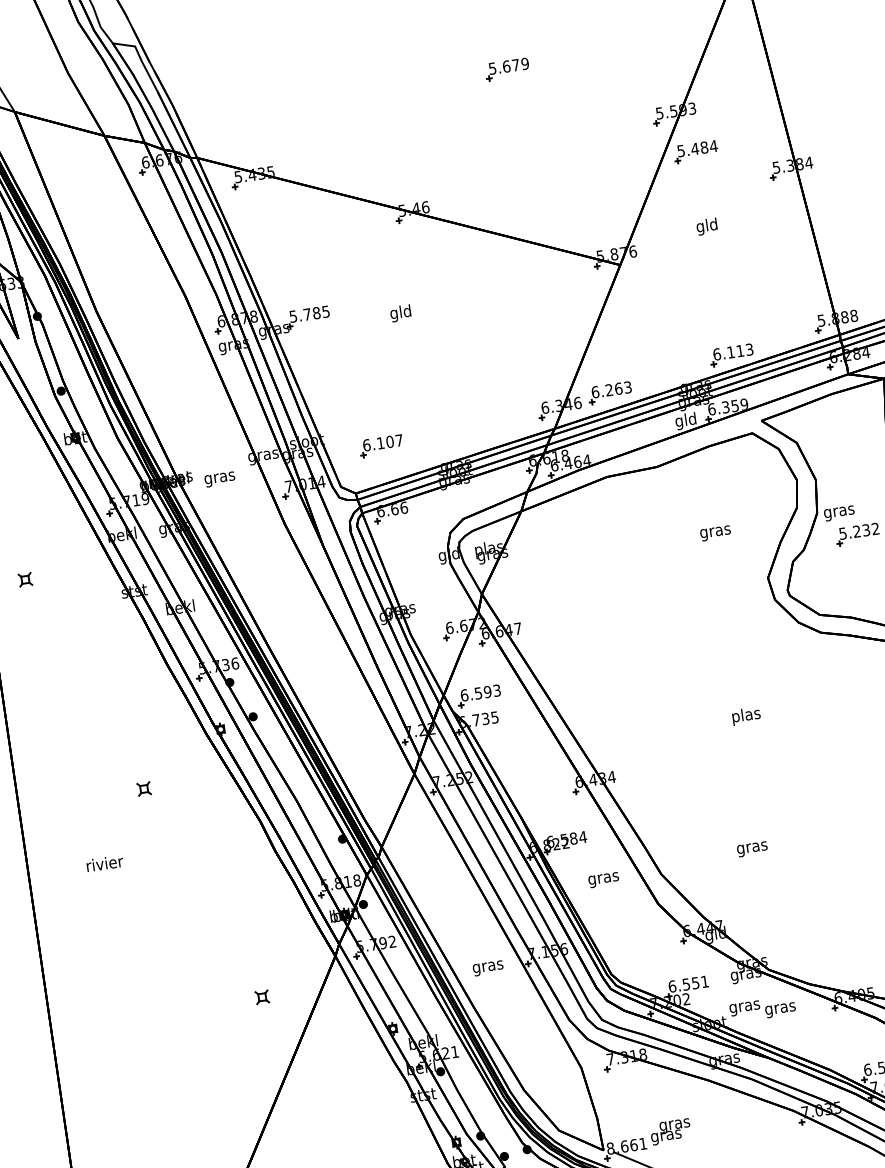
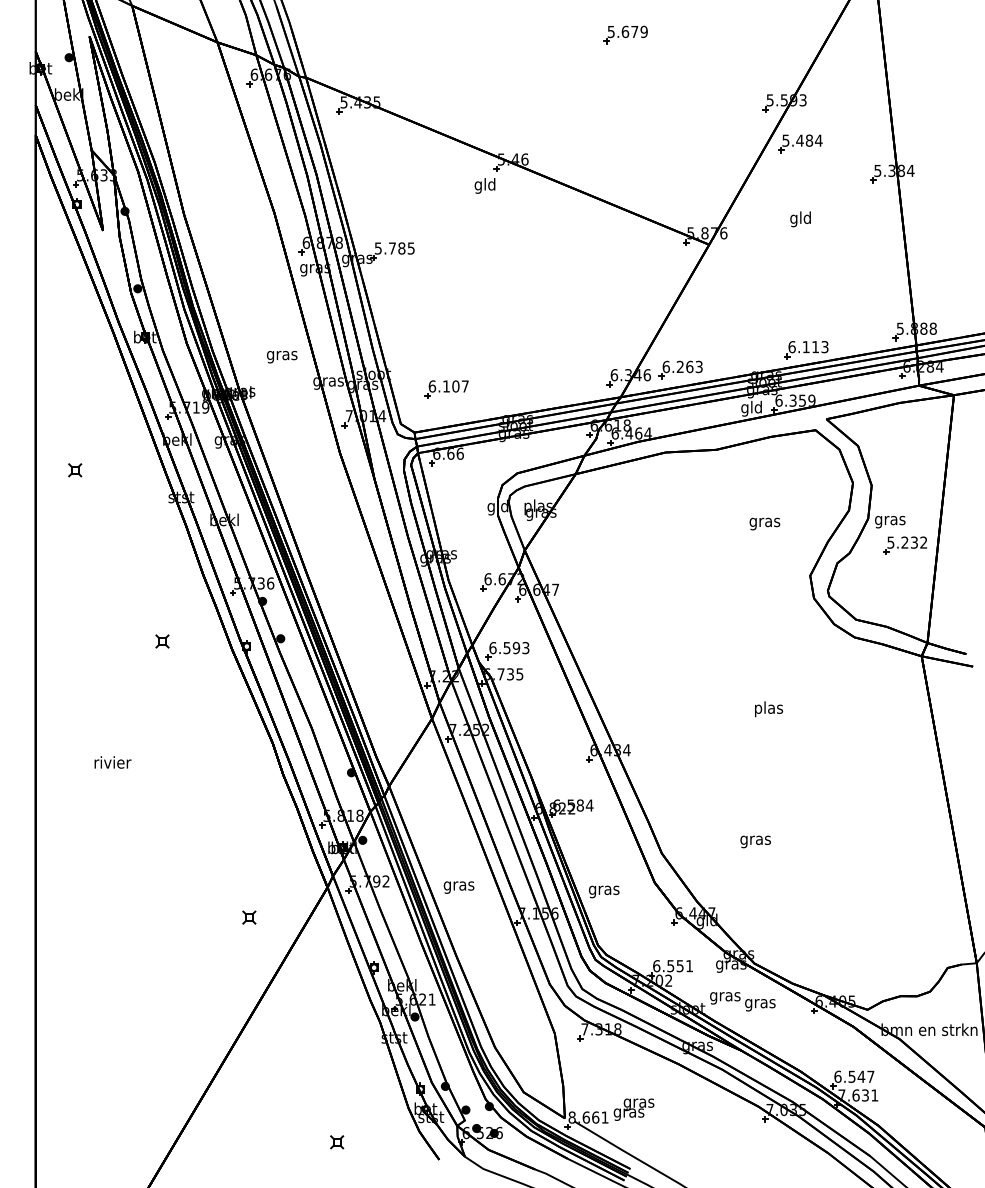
text: (400, 313) -> (484, 185), moved
text: (220, 479) -> (282, 357), moved
part: (144, 789) -> (162, 641), moved
text: (604, 879) -> (604, 891), moved
text: (487, 968) -> (458, 887), moved

